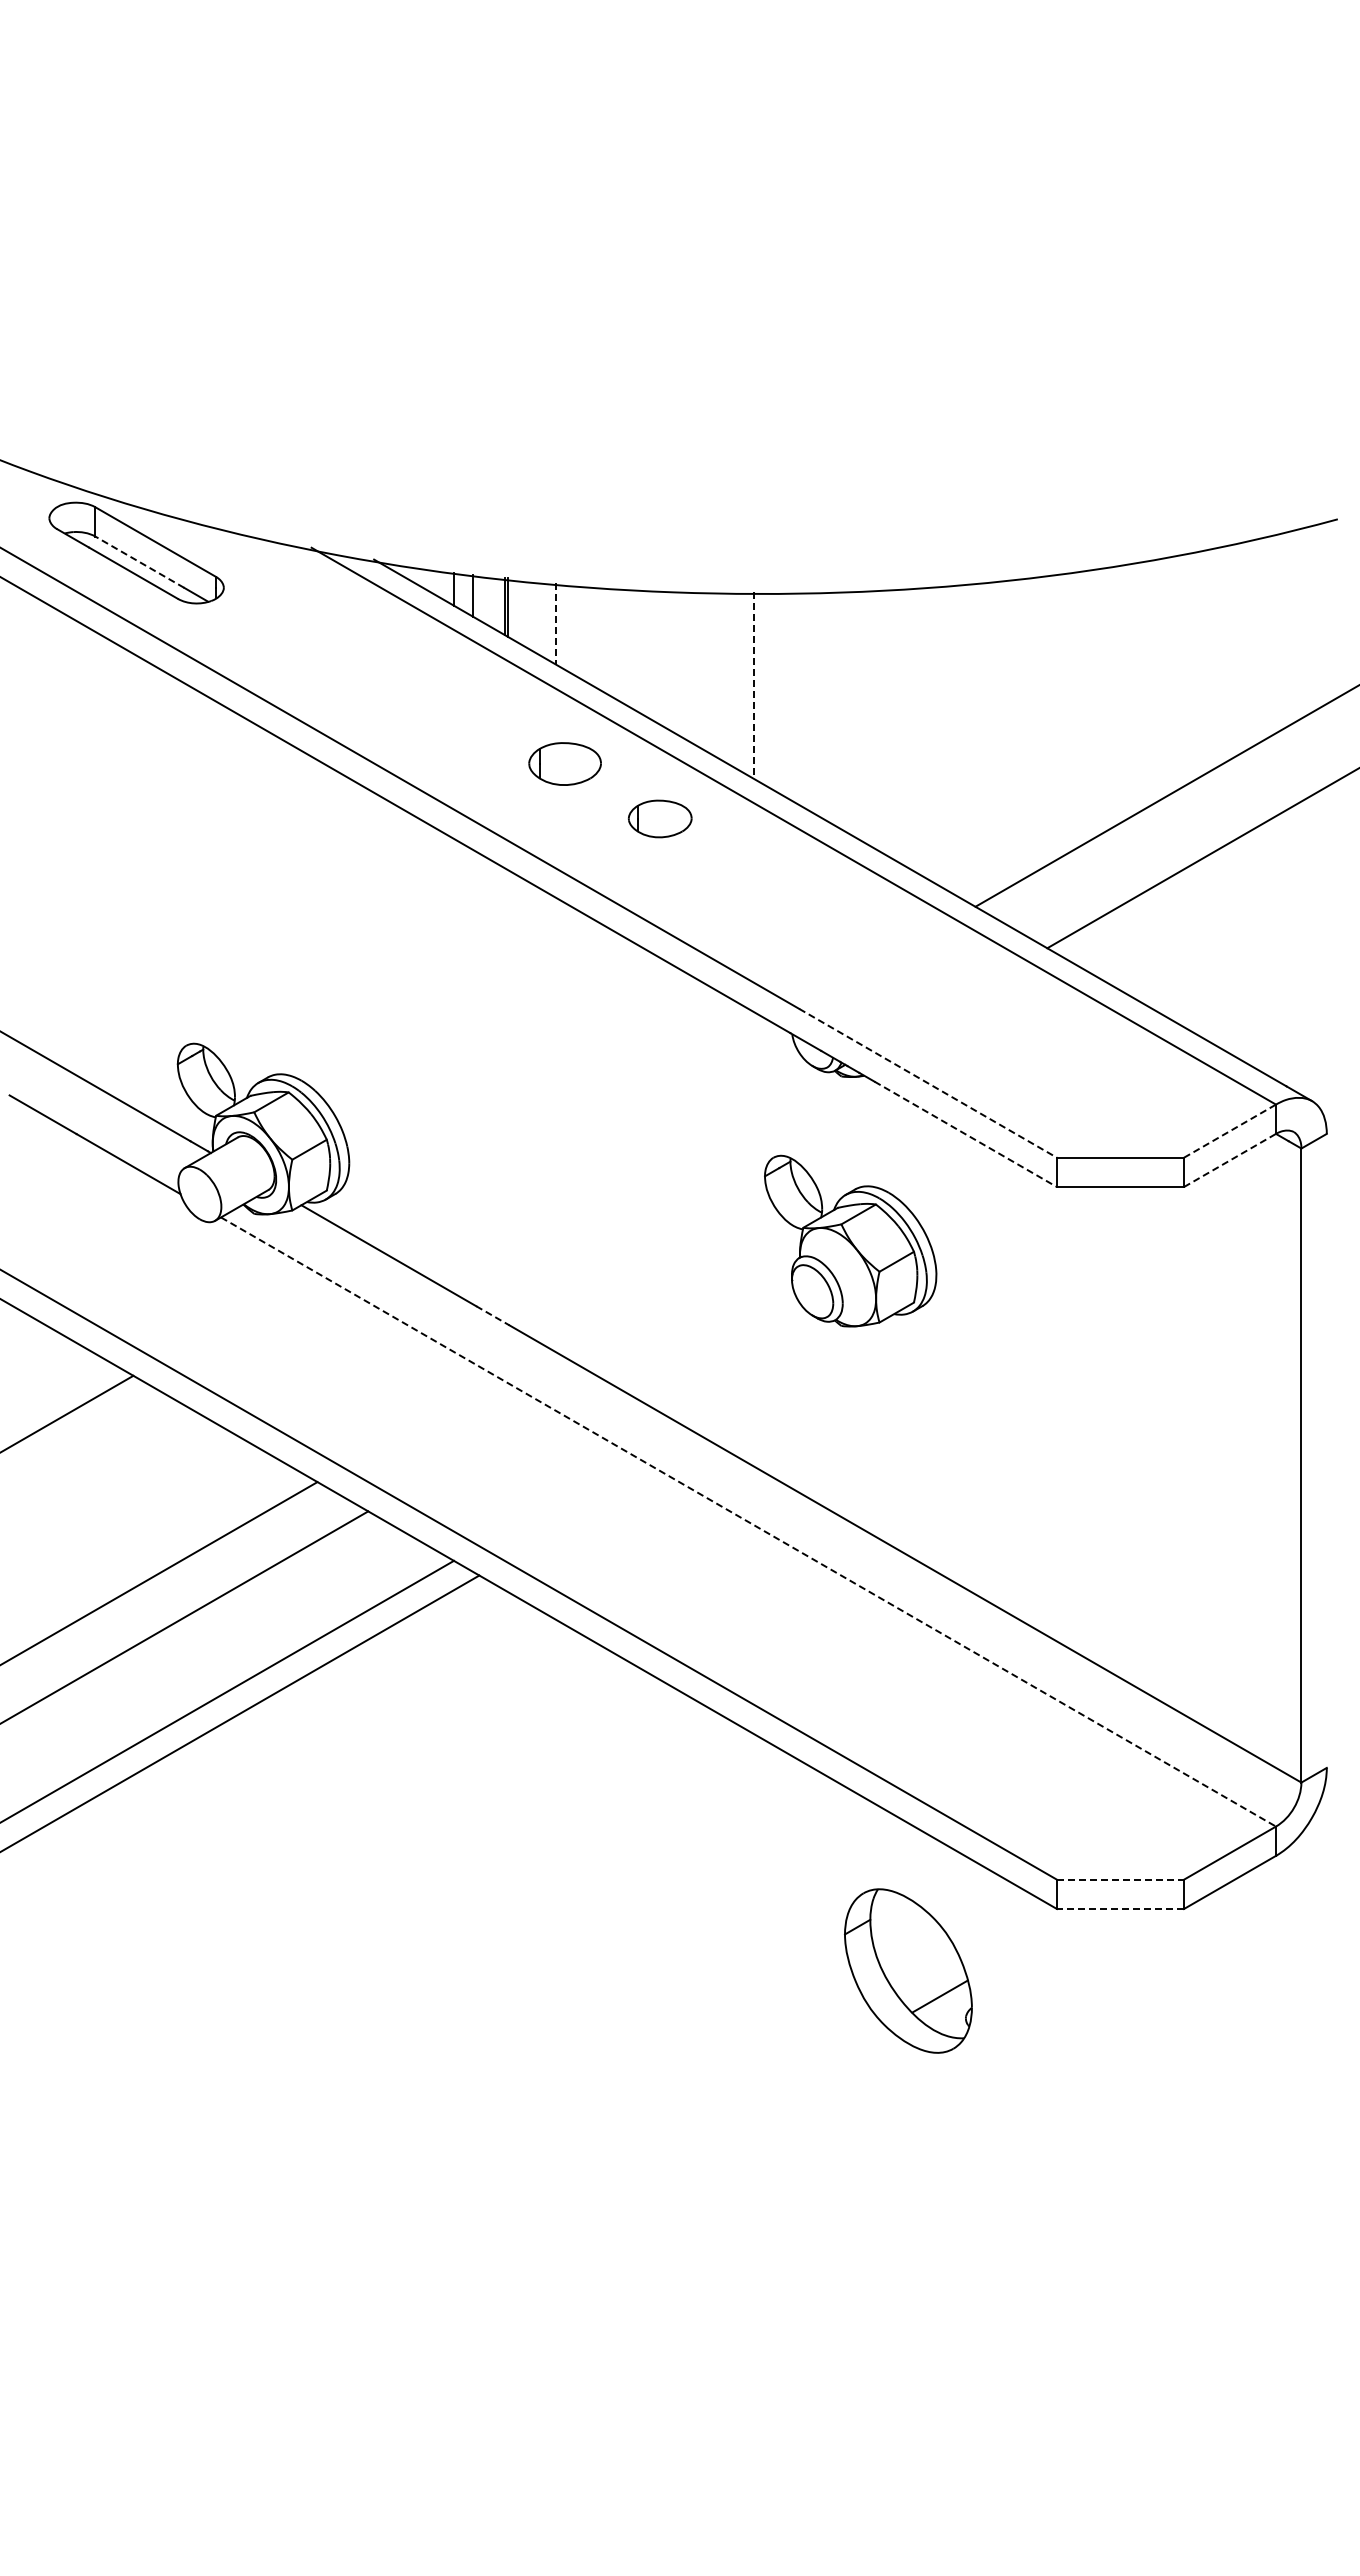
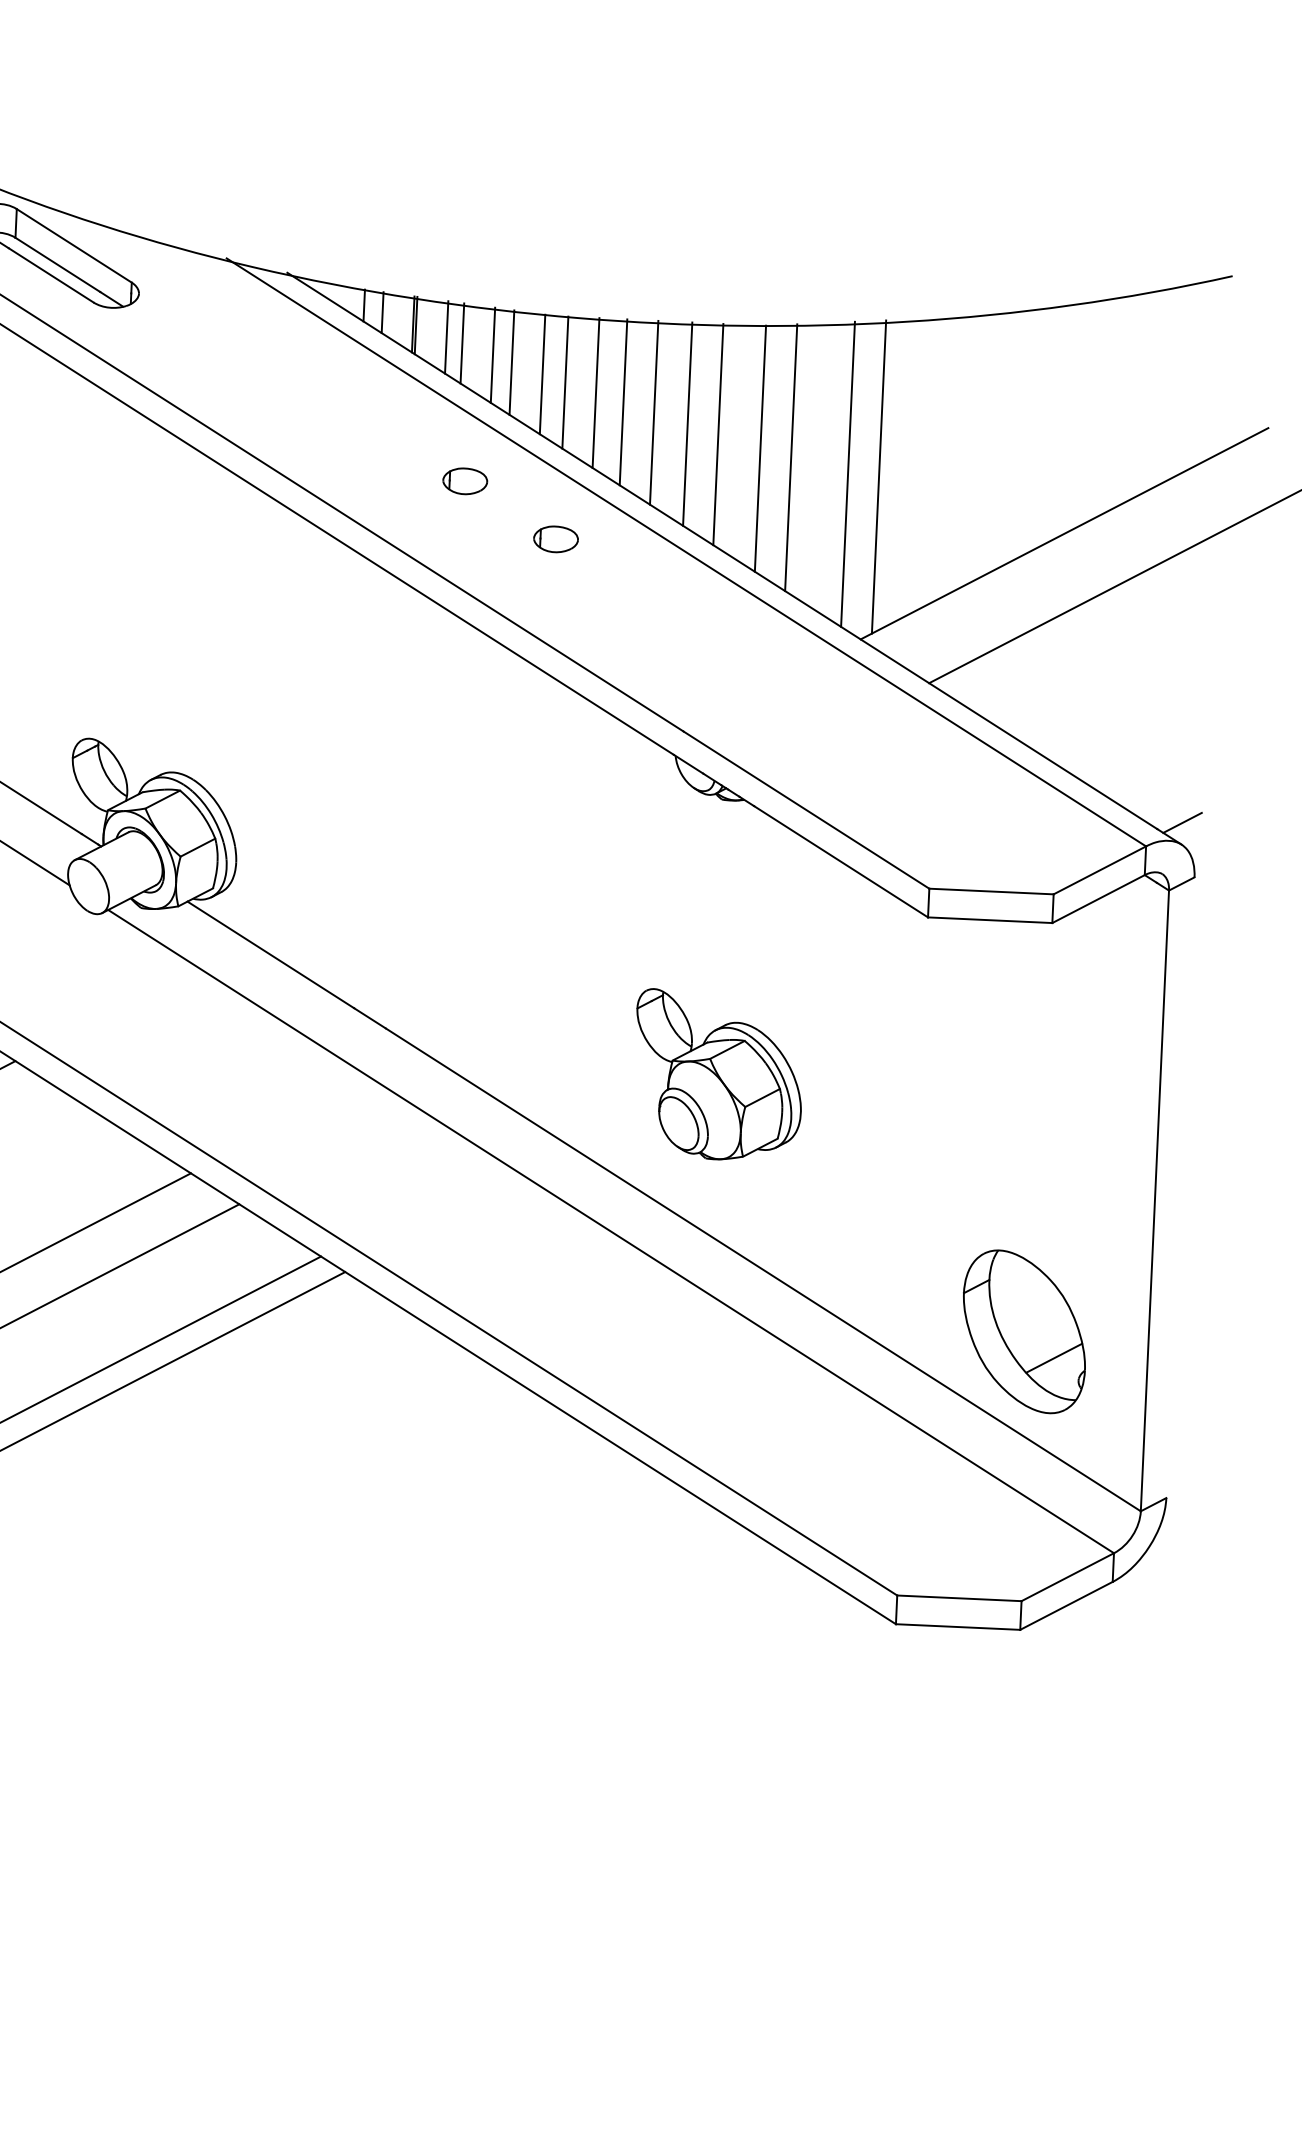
line: (139, 561) -> (57, 264), dashed -> solid
line: (539, 618) -> (446, 337), added
line: (555, 623) -> (462, 343), dashed -> solid
line: (587, 633) -> (493, 354), added
line: (607, 640) -> (512, 362), added
line: (638, 651) -> (542, 374), added
line: (662, 658) -> (565, 382), added
line: (694, 667) -> (596, 392), added
line: (722, 675) -> (623, 401), added
line: (754, 685) -> (654, 412), dashed -> solid
line: (789, 695) -> (688, 424), added
line: (820, 704) -> (717, 434), added
line: (864, 716) -> (760, 448), added
line: (896, 724) -> (791, 457), added
line: (954, 738) -> (847, 473), added
line: (986, 740) -> (878, 477), added
part: (564, 763) -> (464, 480), size x0.62
part: (660, 818) -> (556, 538), size x0.71
line: (1311, 1078) -> (1182, 822), added
line: (928, 1083) -> (806, 810), dashed -> solid
line: (1230, 1130) -> (1100, 869), dashed -> solid
line: (966, 1134) -> (841, 861), dashed -> solid
line: (1230, 1160) -> (1099, 899), dashed -> solid
part: (850, 1240) -> (718, 1075), moved
line: (493, 1316) -> (370, 1019), dashed -> solid
line: (748, 1522) -> (611, 1232), dashed -> solid
line: (1121, 1879) -> (960, 1598), dashed -> solid
line: (1120, 1909) -> (958, 1627), dashed -> solid
part: (908, 1970) -> (1024, 1331), moved

